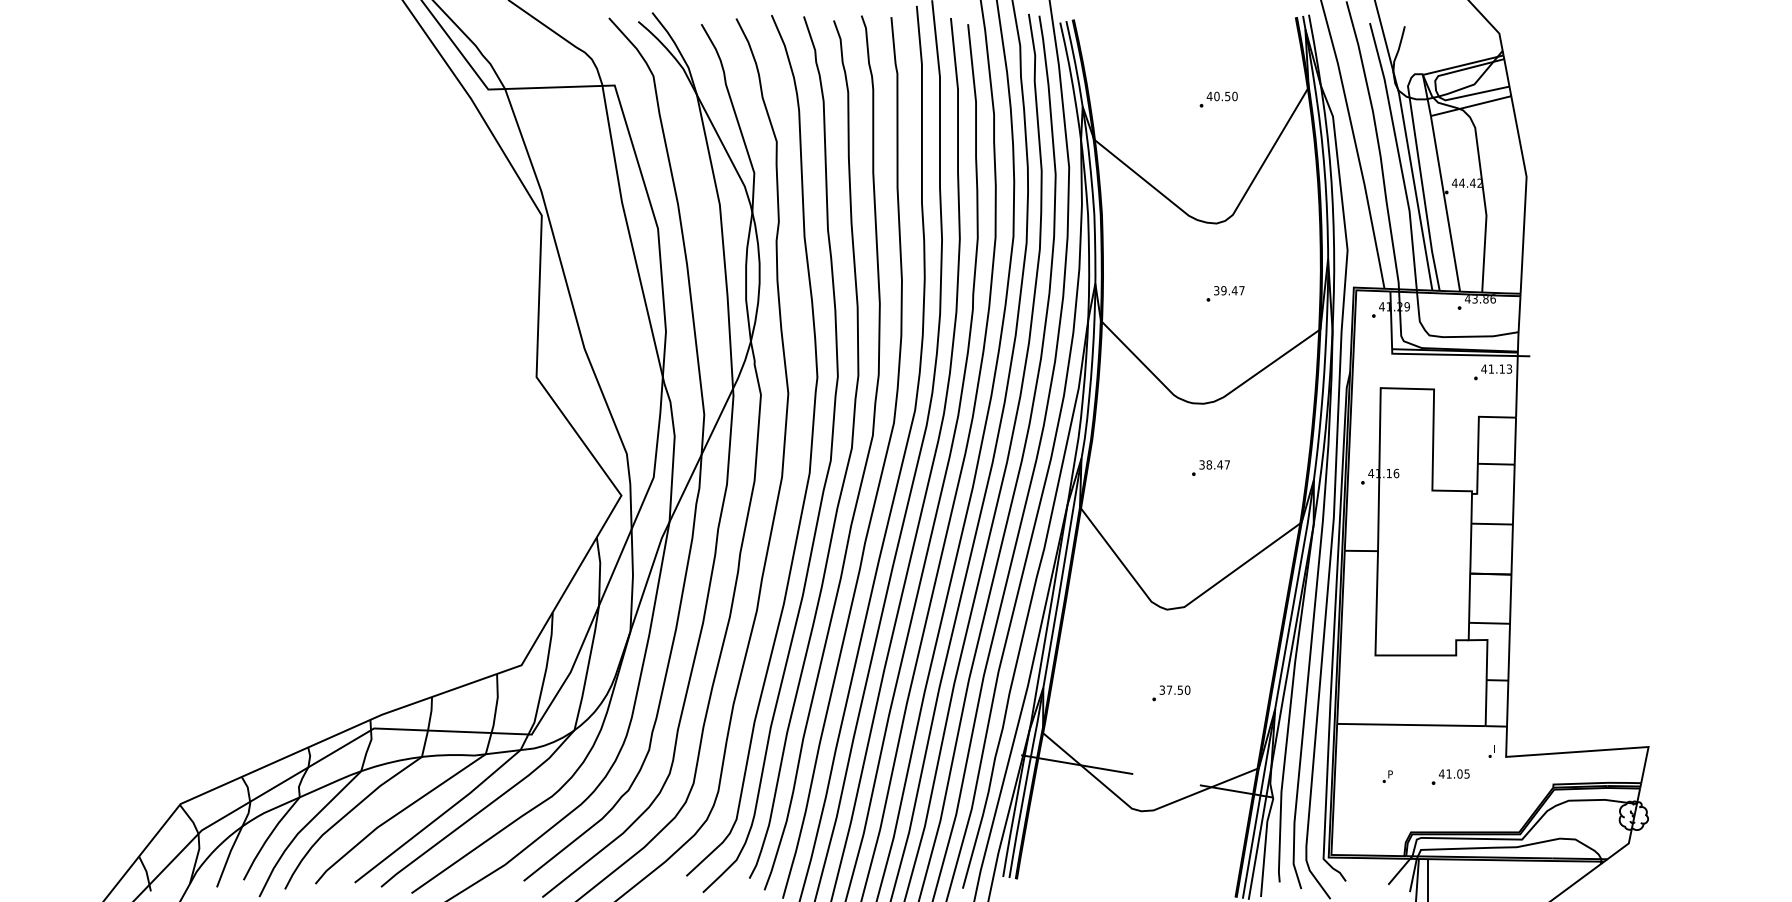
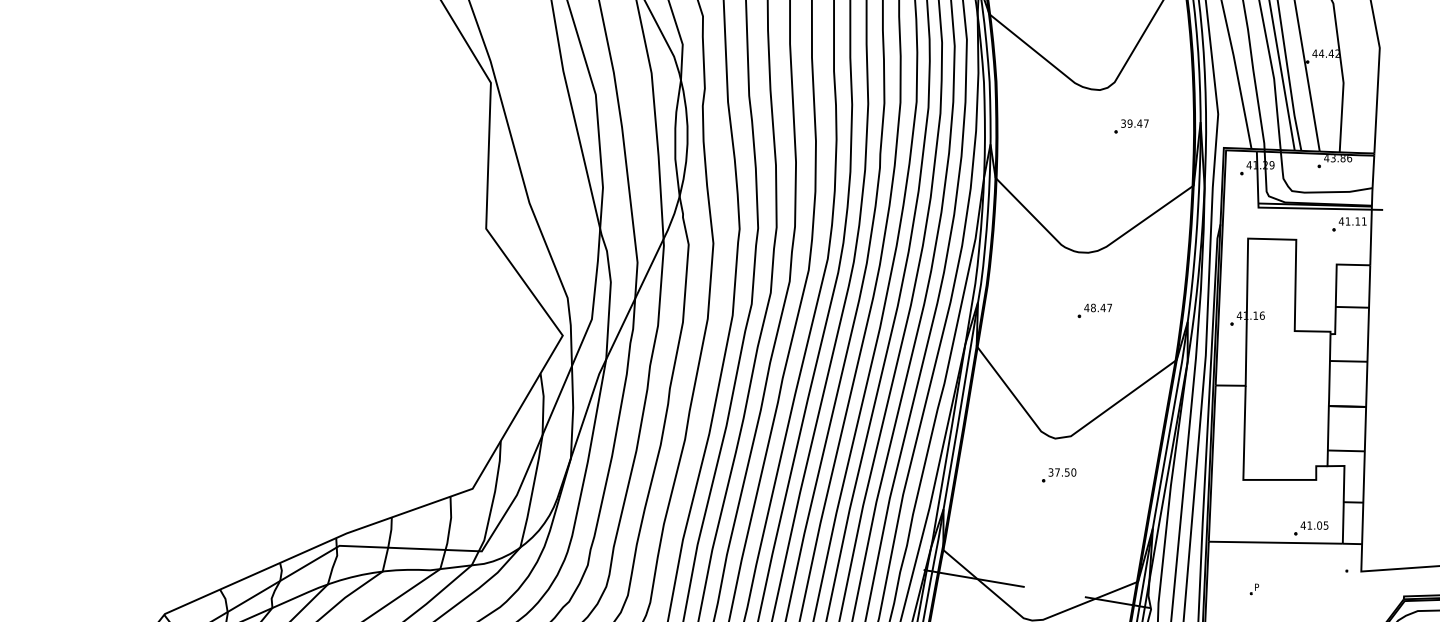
part: (1225, 293) -> (1131, 126), moved
text: (1509, 368) -> (1364, 220), 41.13 -> 41.11
text: (1201, 464) -> (1086, 307), 38.47 -> 48.47
part: (1171, 693) -> (1059, 475), moved
part: (1450, 776) -> (1311, 527), moved

